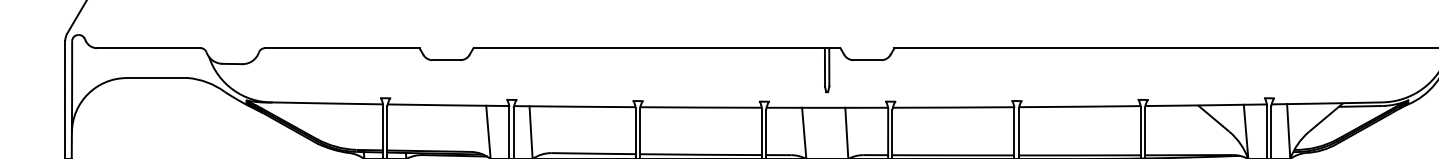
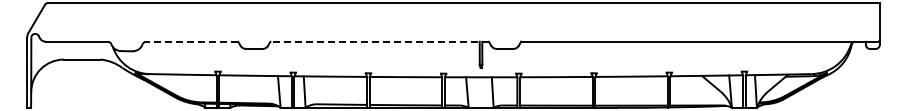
line: (341, 47) -> (191, 41), solid -> dashed
line: (656, 47) -> (379, 41), solid -> dashed

